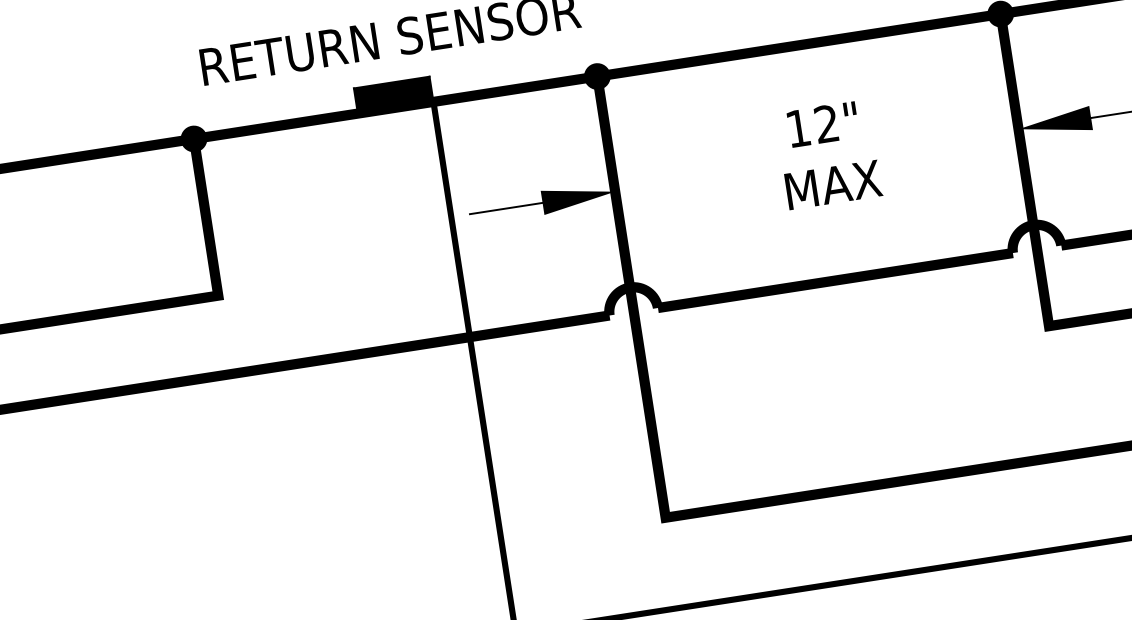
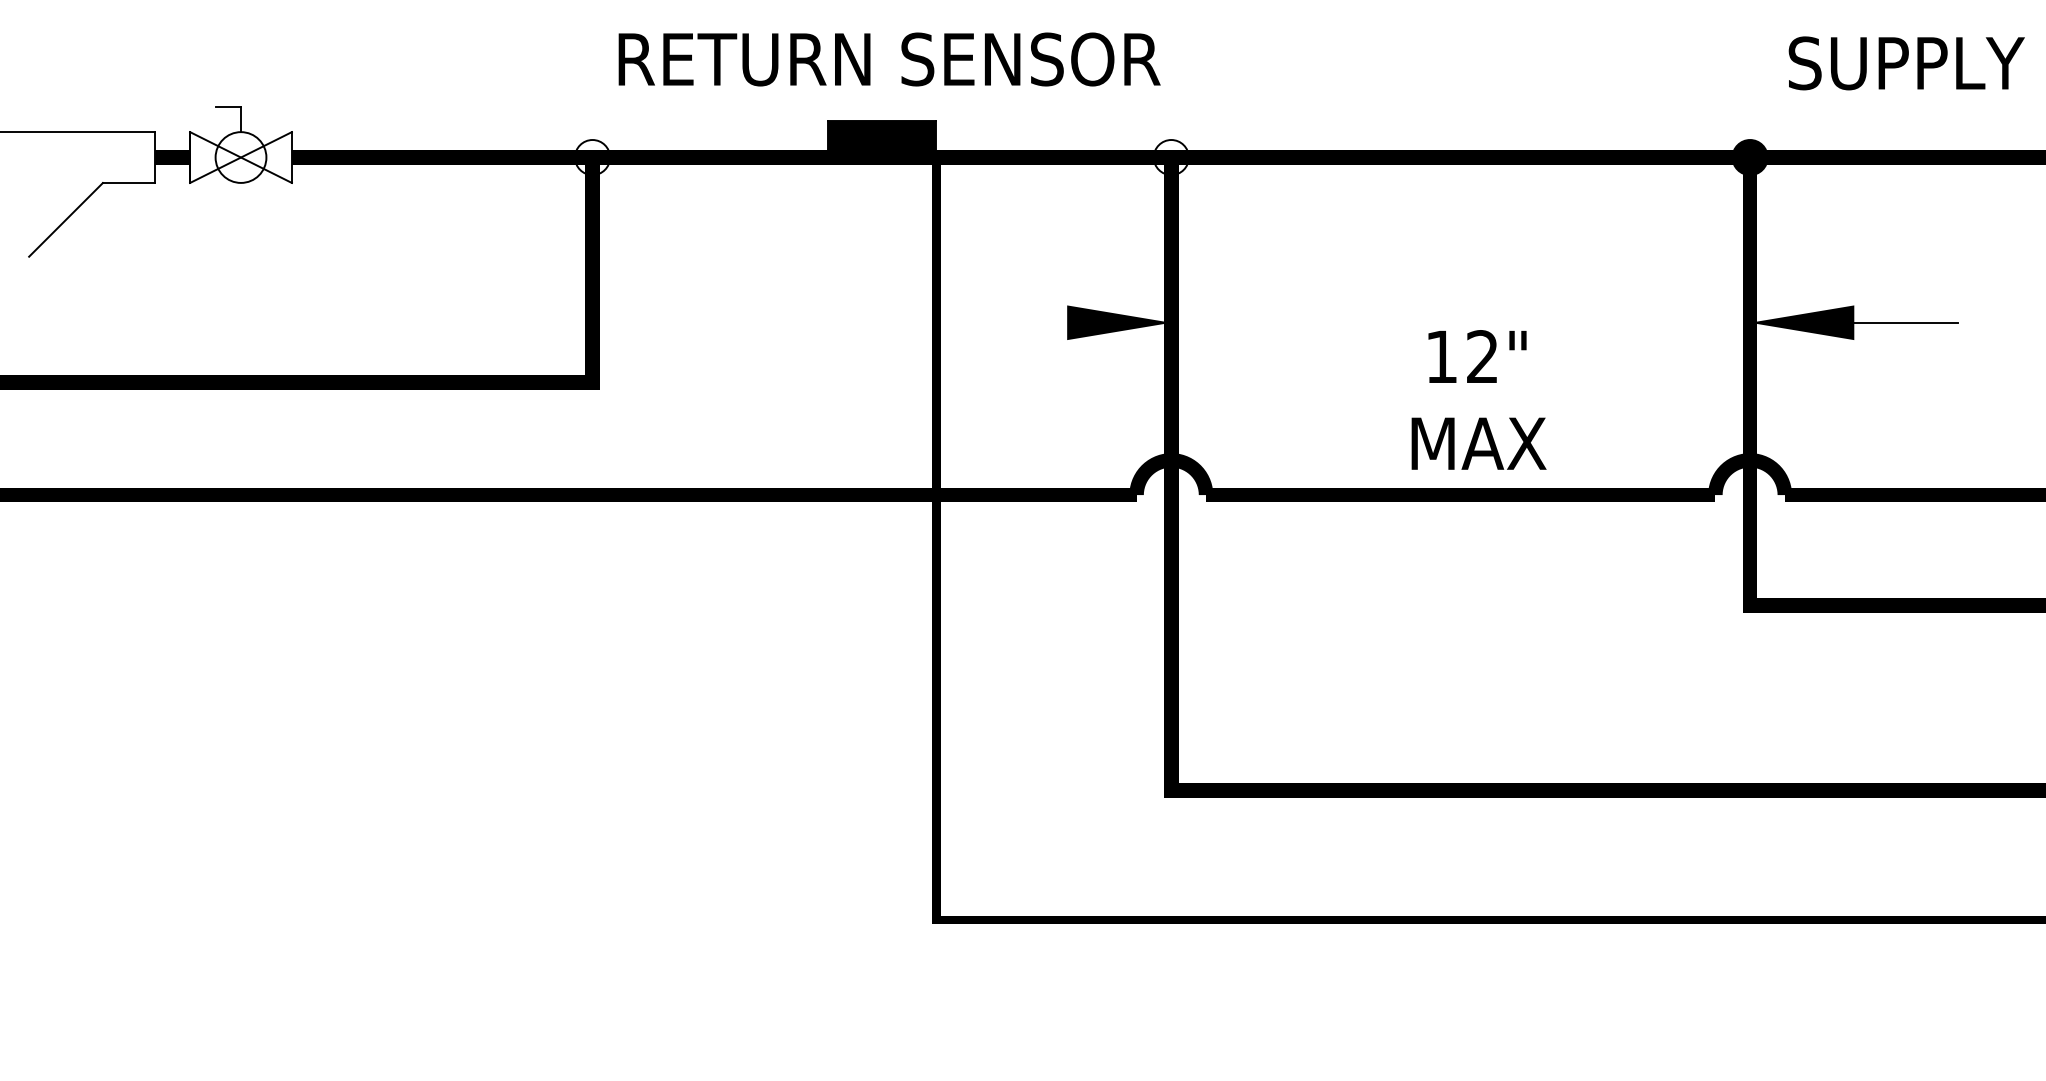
fill: (596, 76) -> (1170, 157), removed
fill: (193, 138) -> (592, 157), removed
text: (828, 154) -> (1478, 399), moved
line: (505, 208) -> (1014, 322), removed

